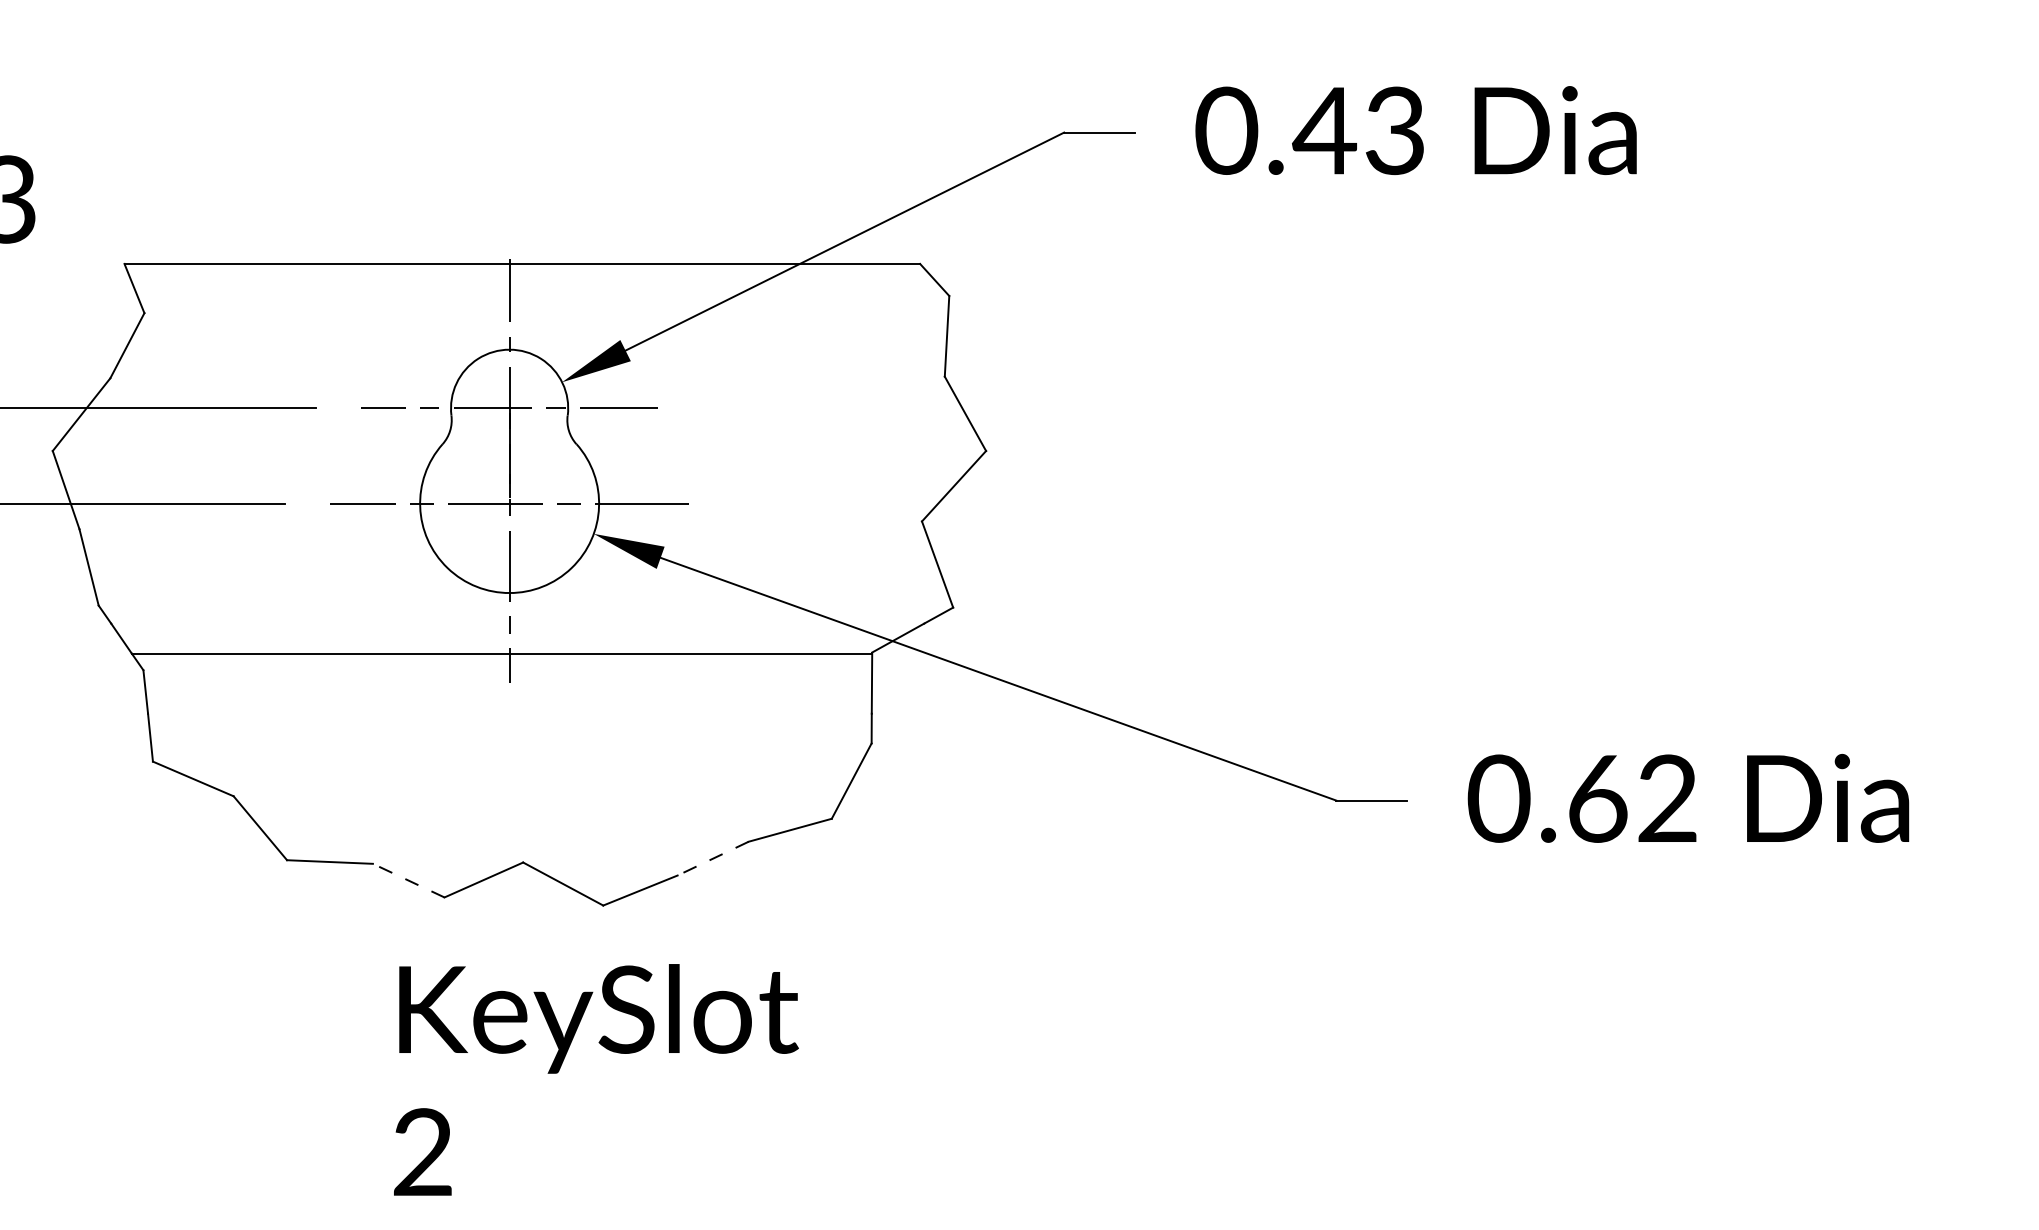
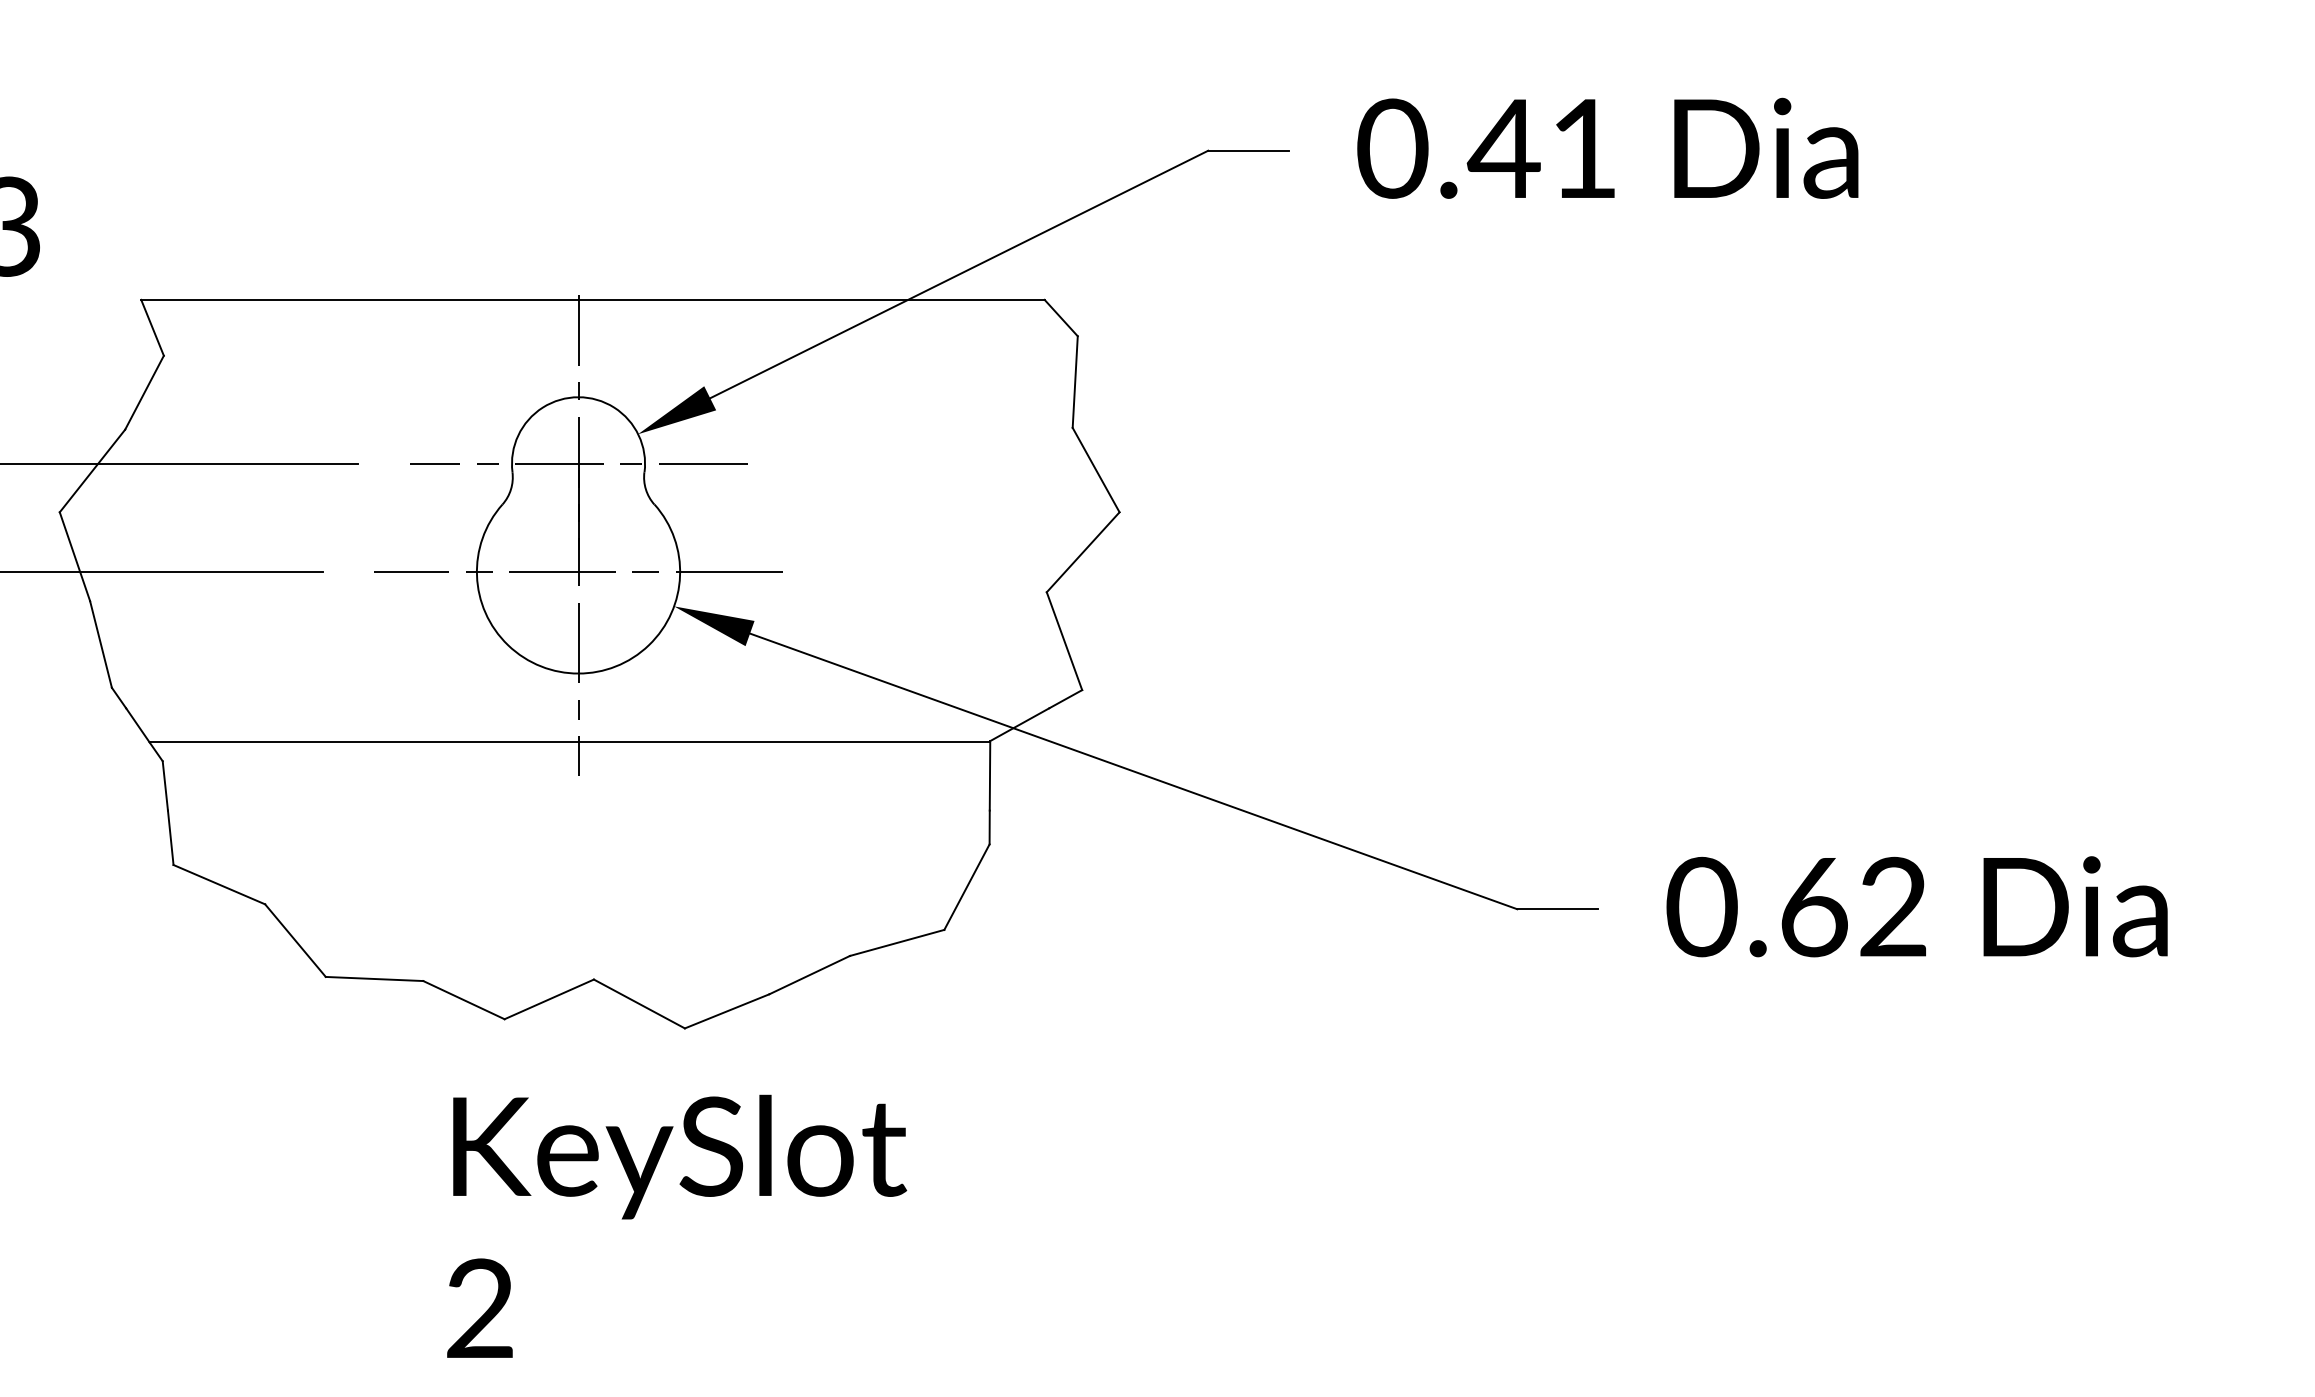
text: (1394, 130) -> (1583, 148), 0.43 -> 0.41
line: (712, 858) -> (808, 974), dashed -> solid
line: (408, 880) -> (463, 999), dashed -> solid

